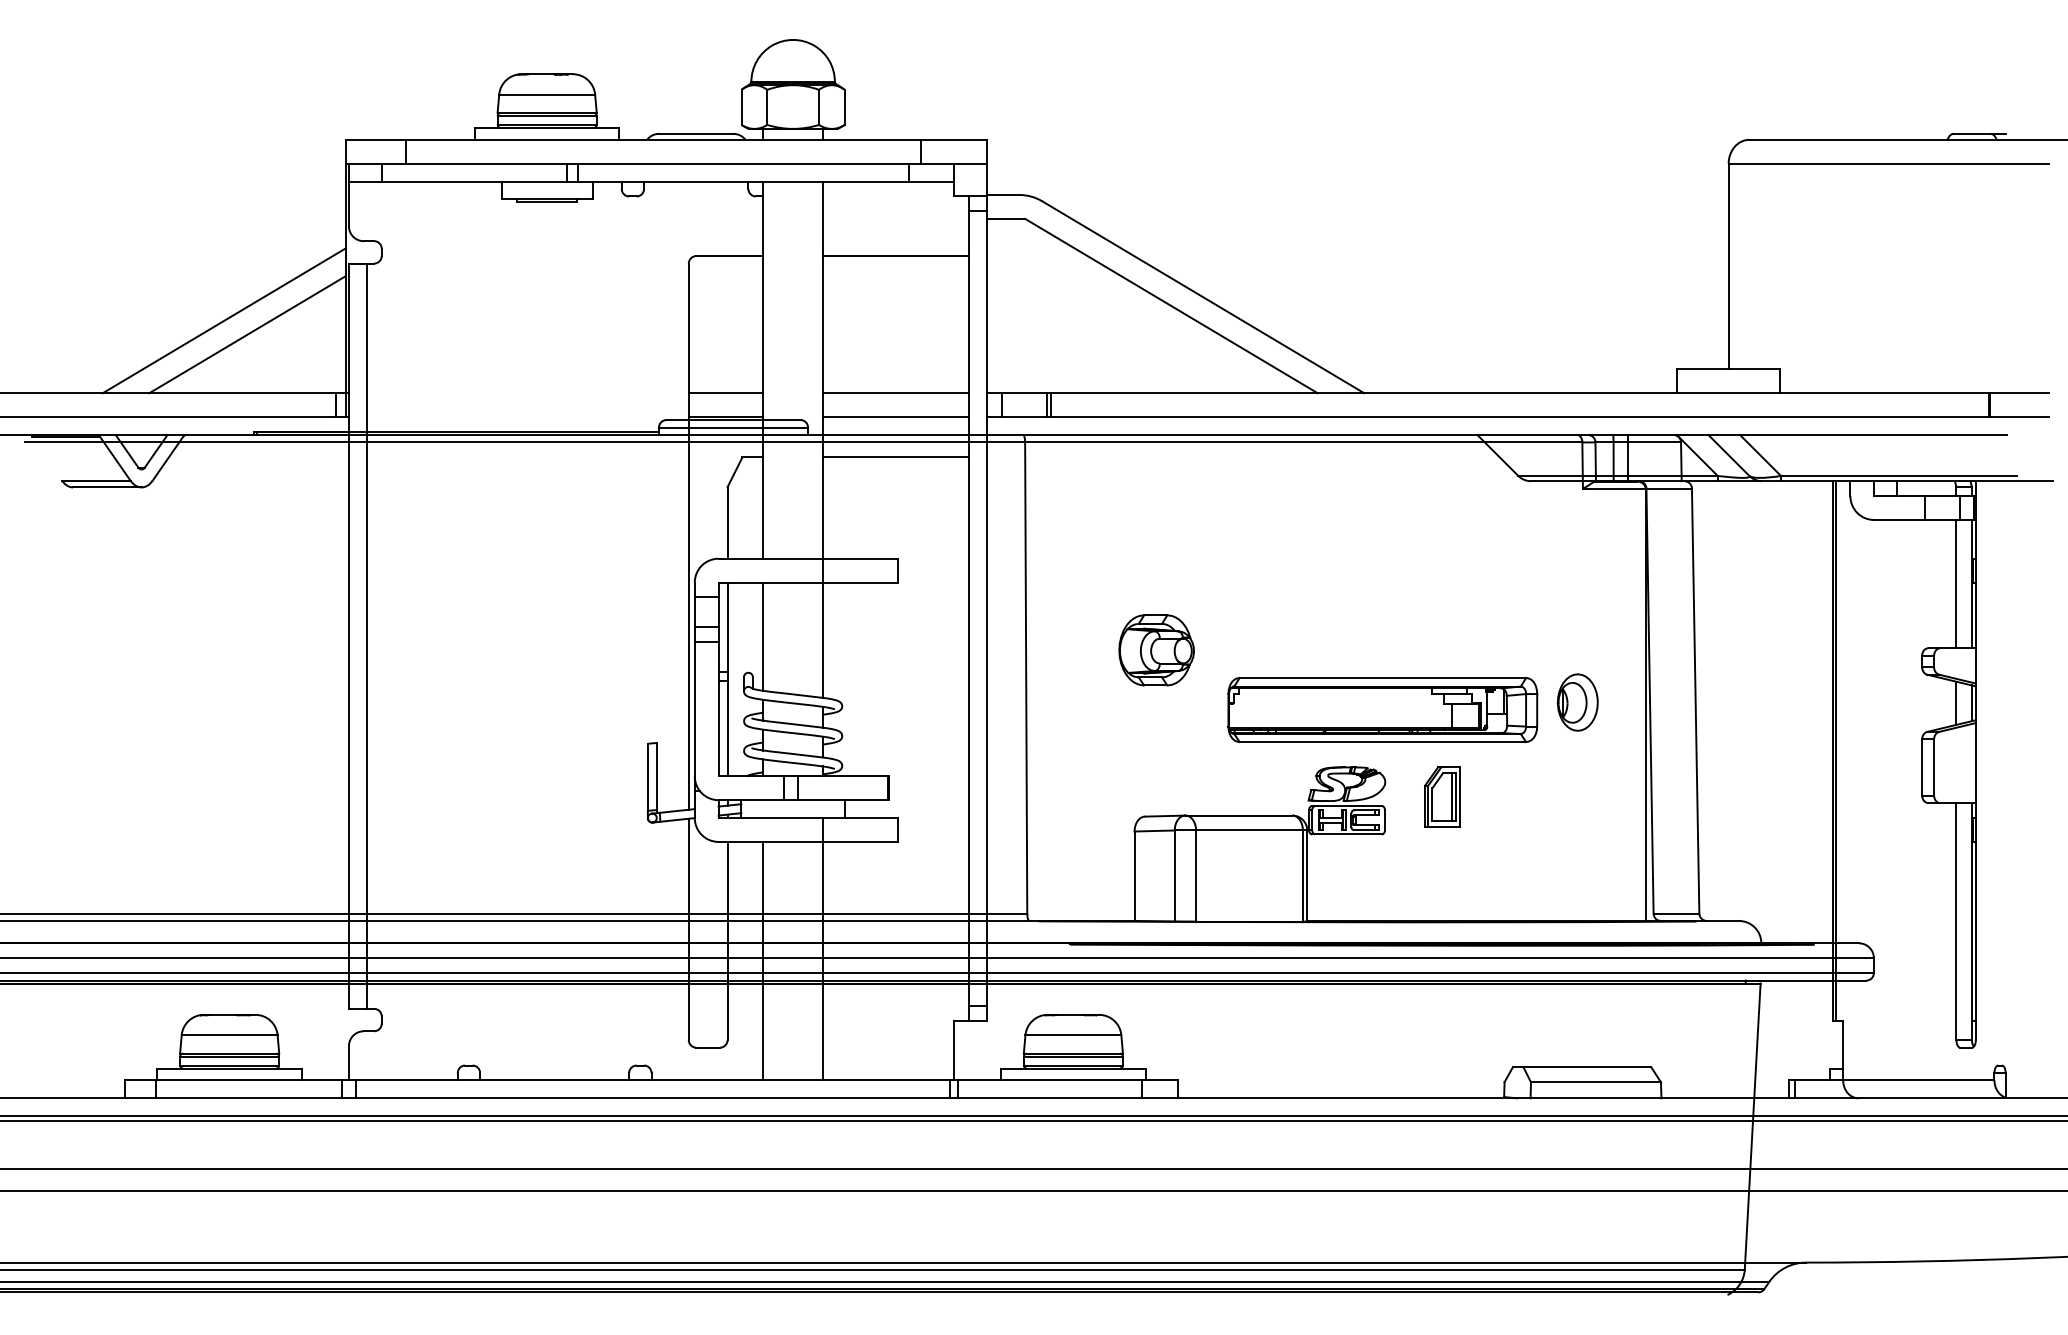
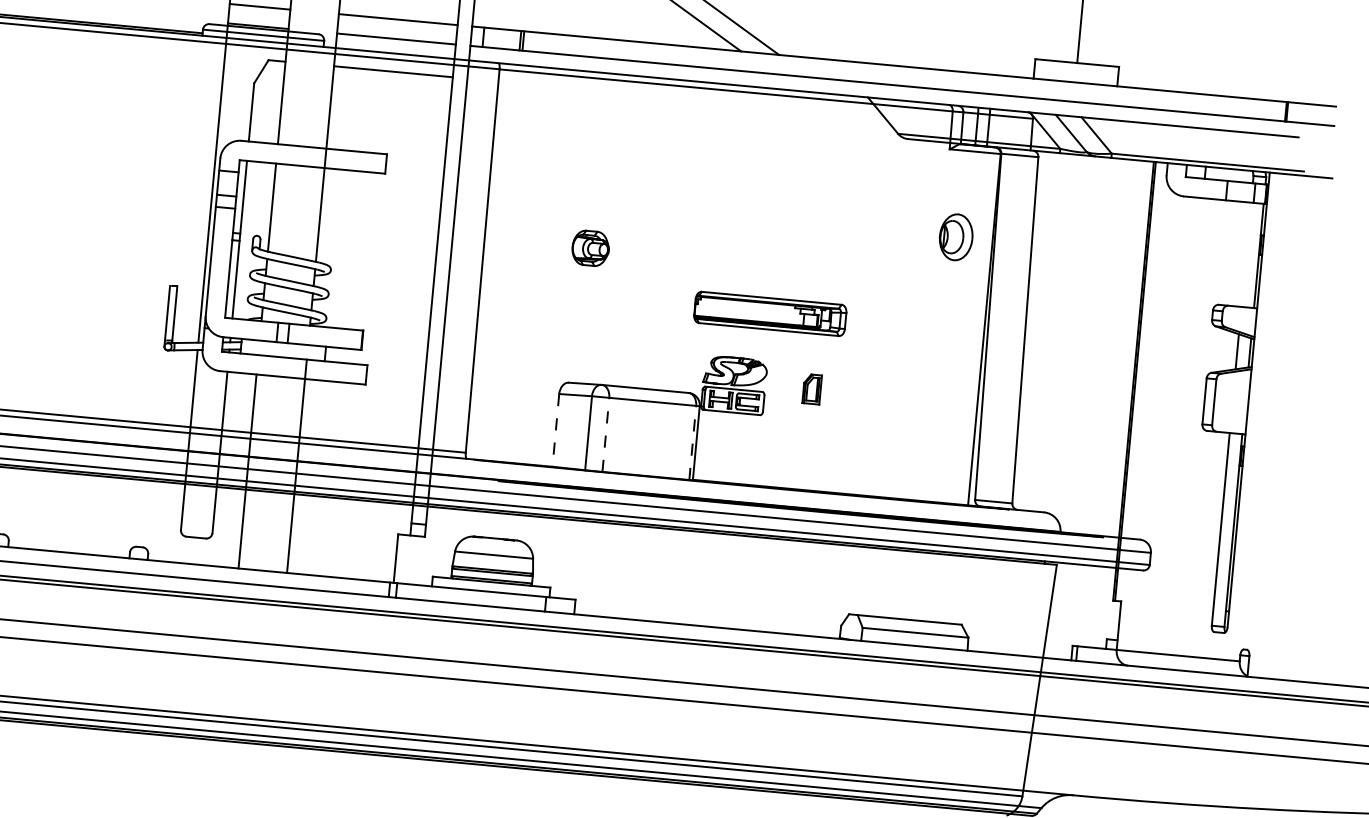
line: (1956, 583) -> (1246, 254), removed
part: (1156, 650) -> (590, 248), size x0.6
part: (1577, 702) -> (955, 237), moved
part: (1382, 709) -> (770, 313), size x0.6
part: (1442, 796) -> (812, 388), size x0.6
line: (1134, 876) -> (555, 430), solid -> dashed
line: (1196, 876) -> (606, 435), solid -> dashed
line: (1302, 876) -> (692, 443), solid -> dashed

